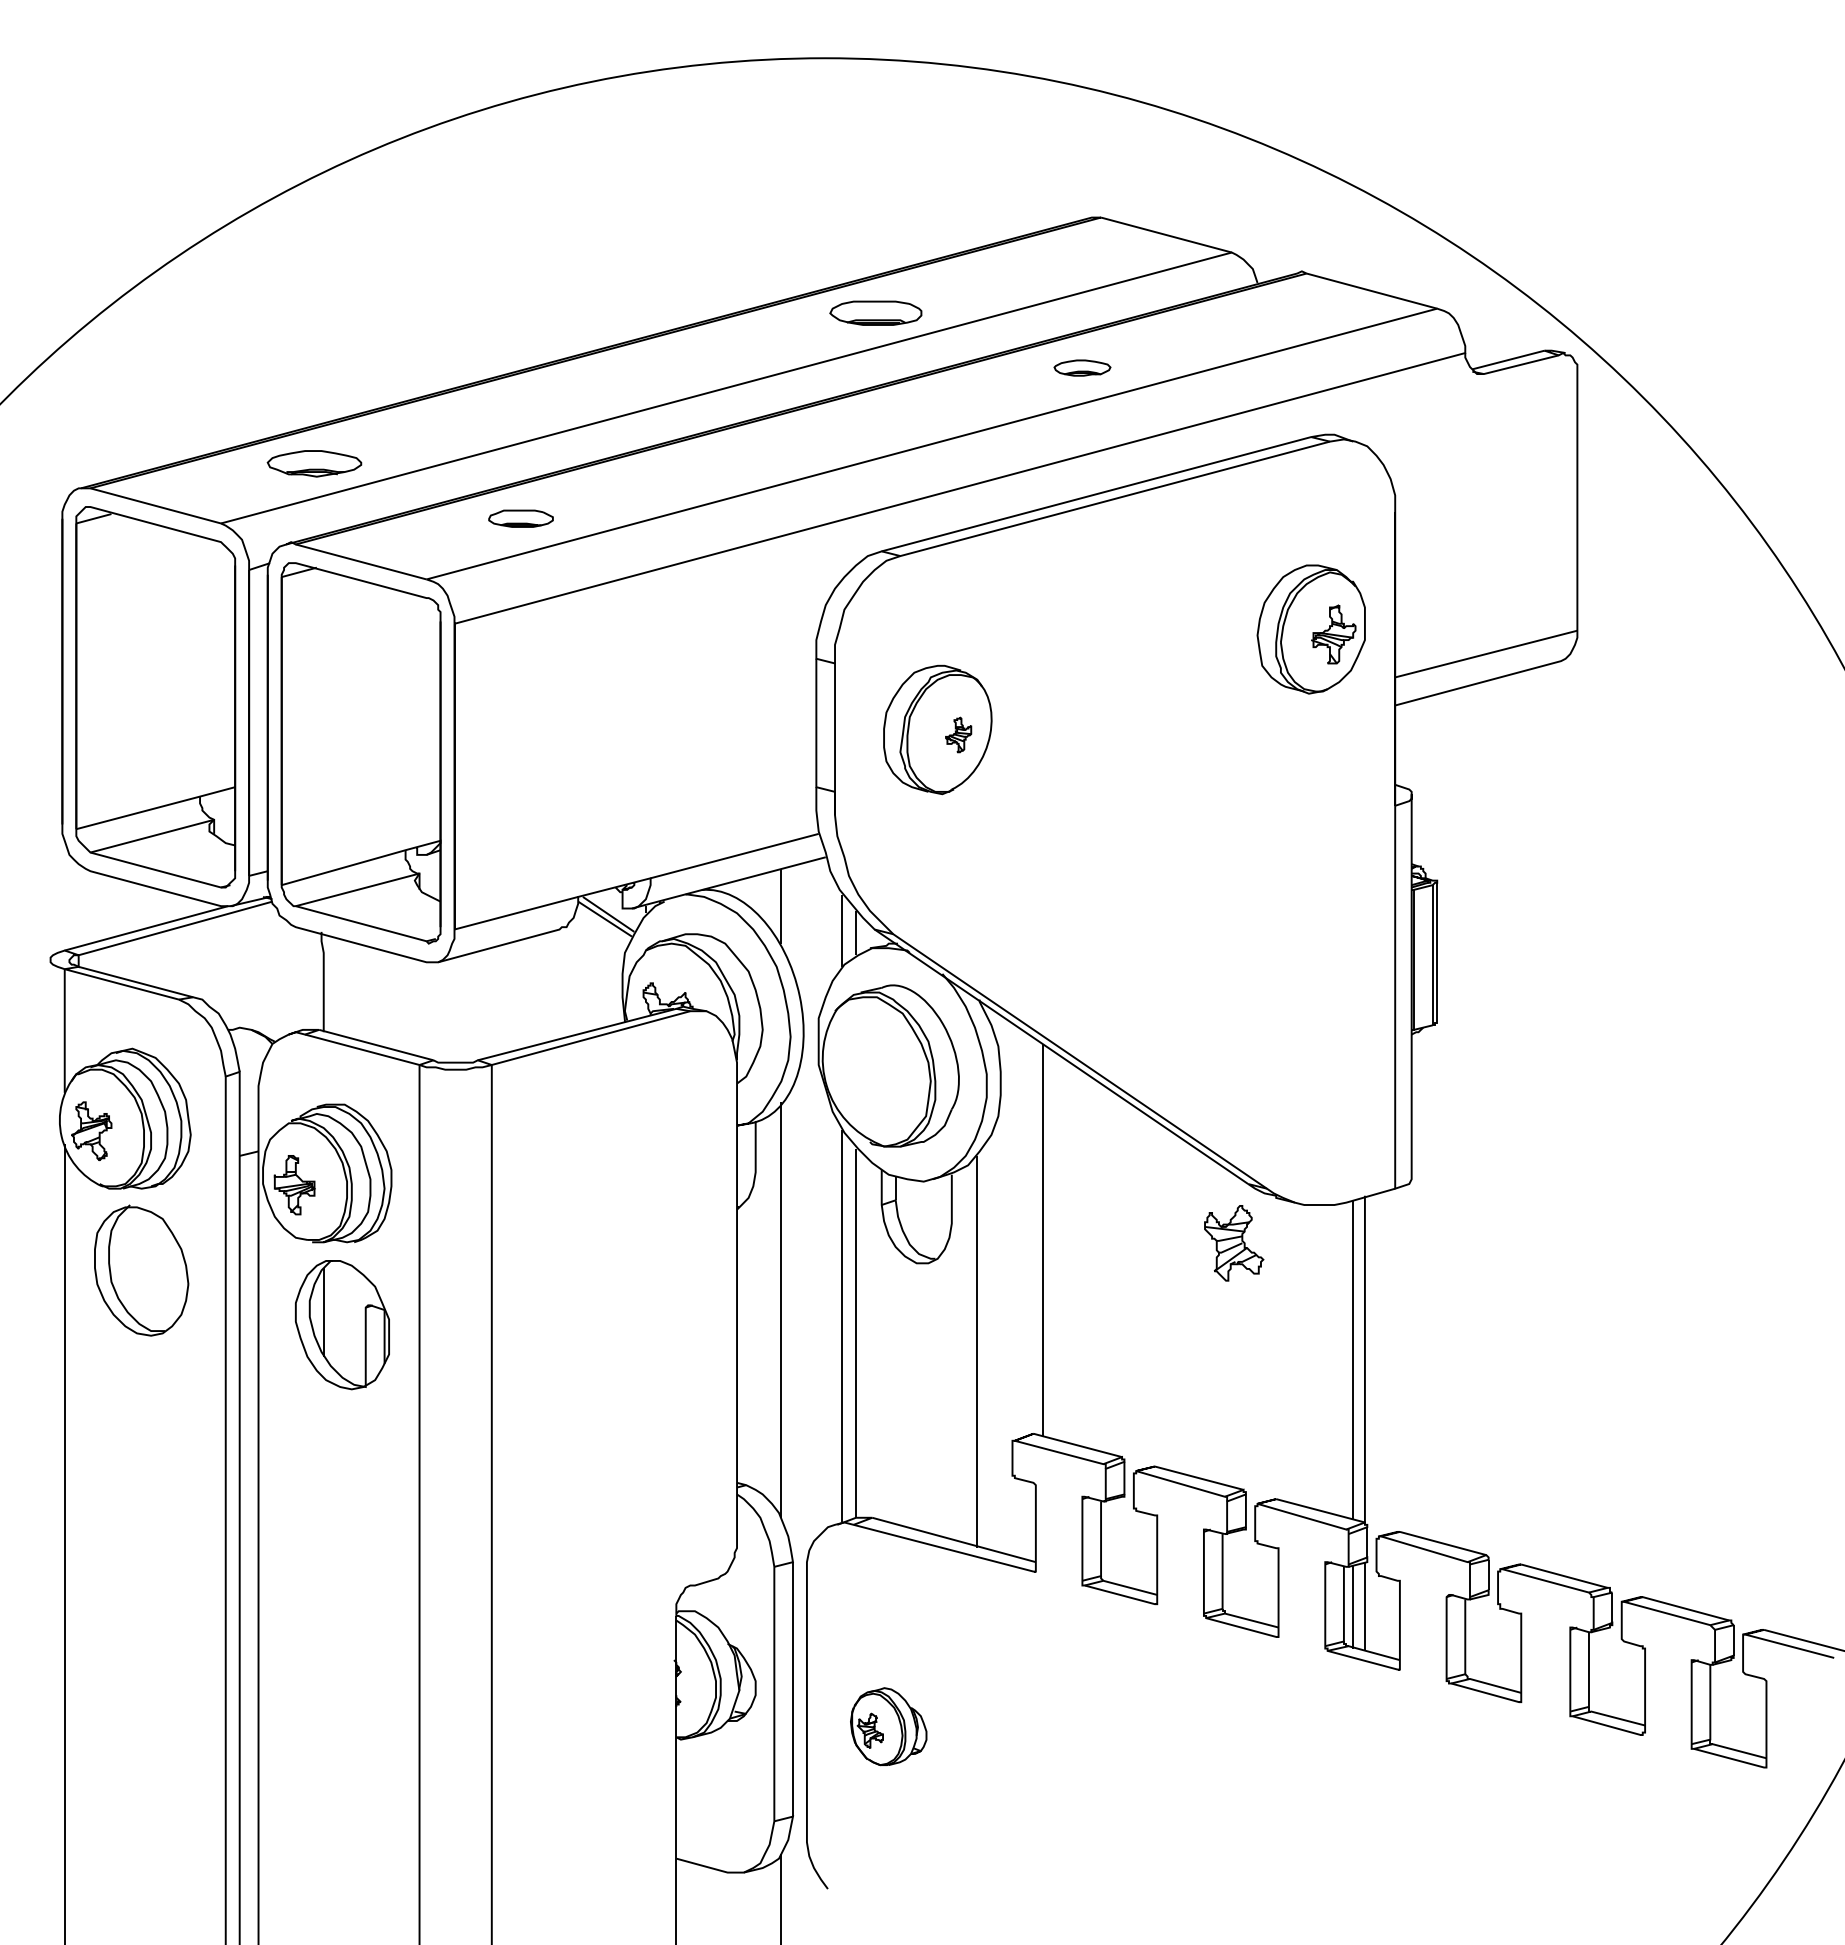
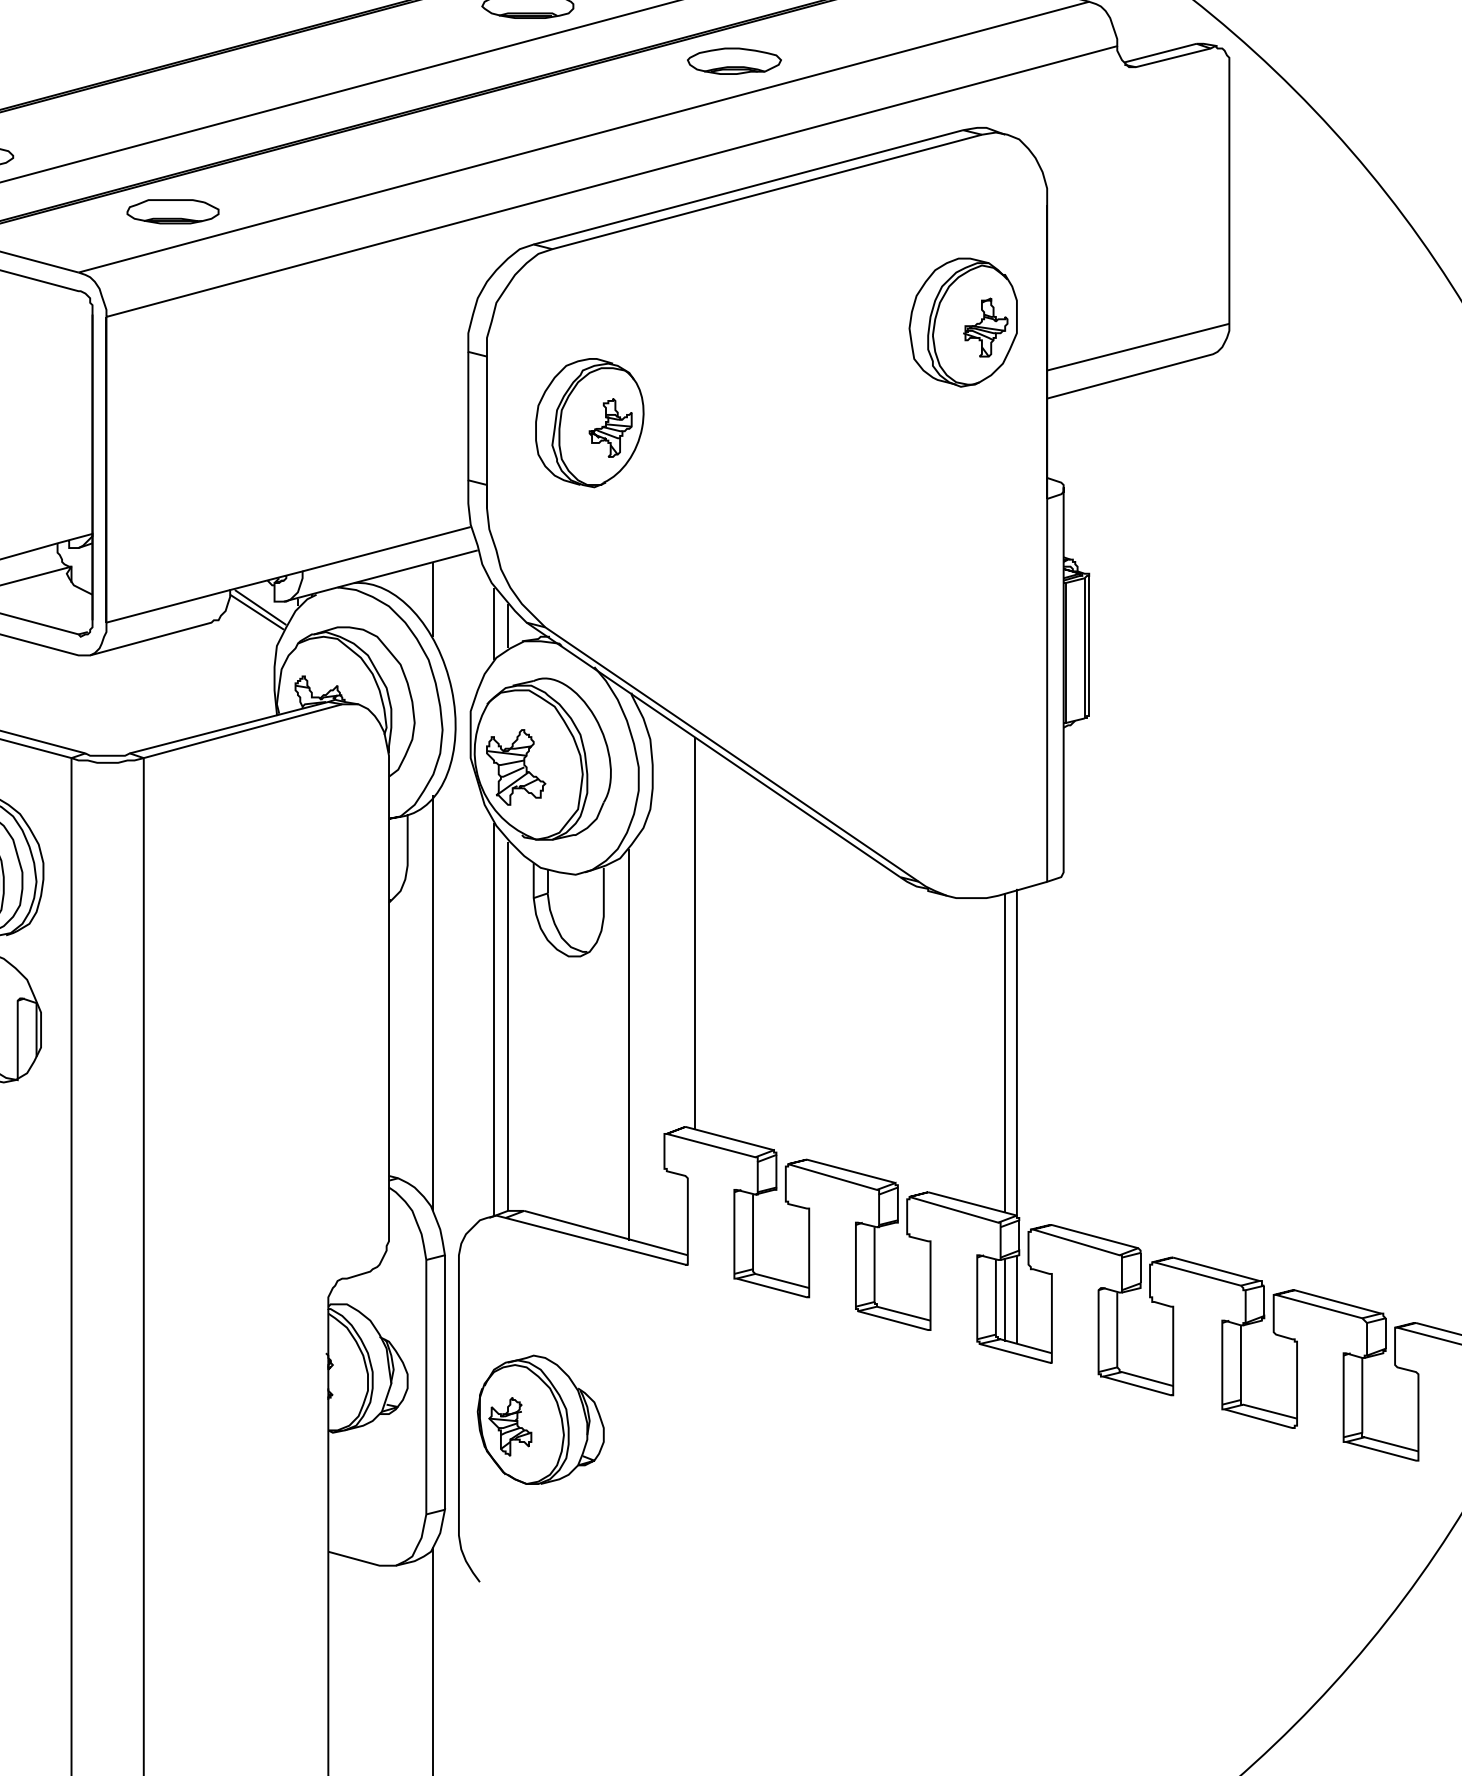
part: (1082, 367) -> (734, 60), size x1.67
part: (520, 518) -> (172, 211), size x1.43
part: (958, 734) -> (610, 427), size x1.67
part: (1234, 1243) -> (516, 767), moved
part: (888, 1726) -> (540, 1419), size x1.67

